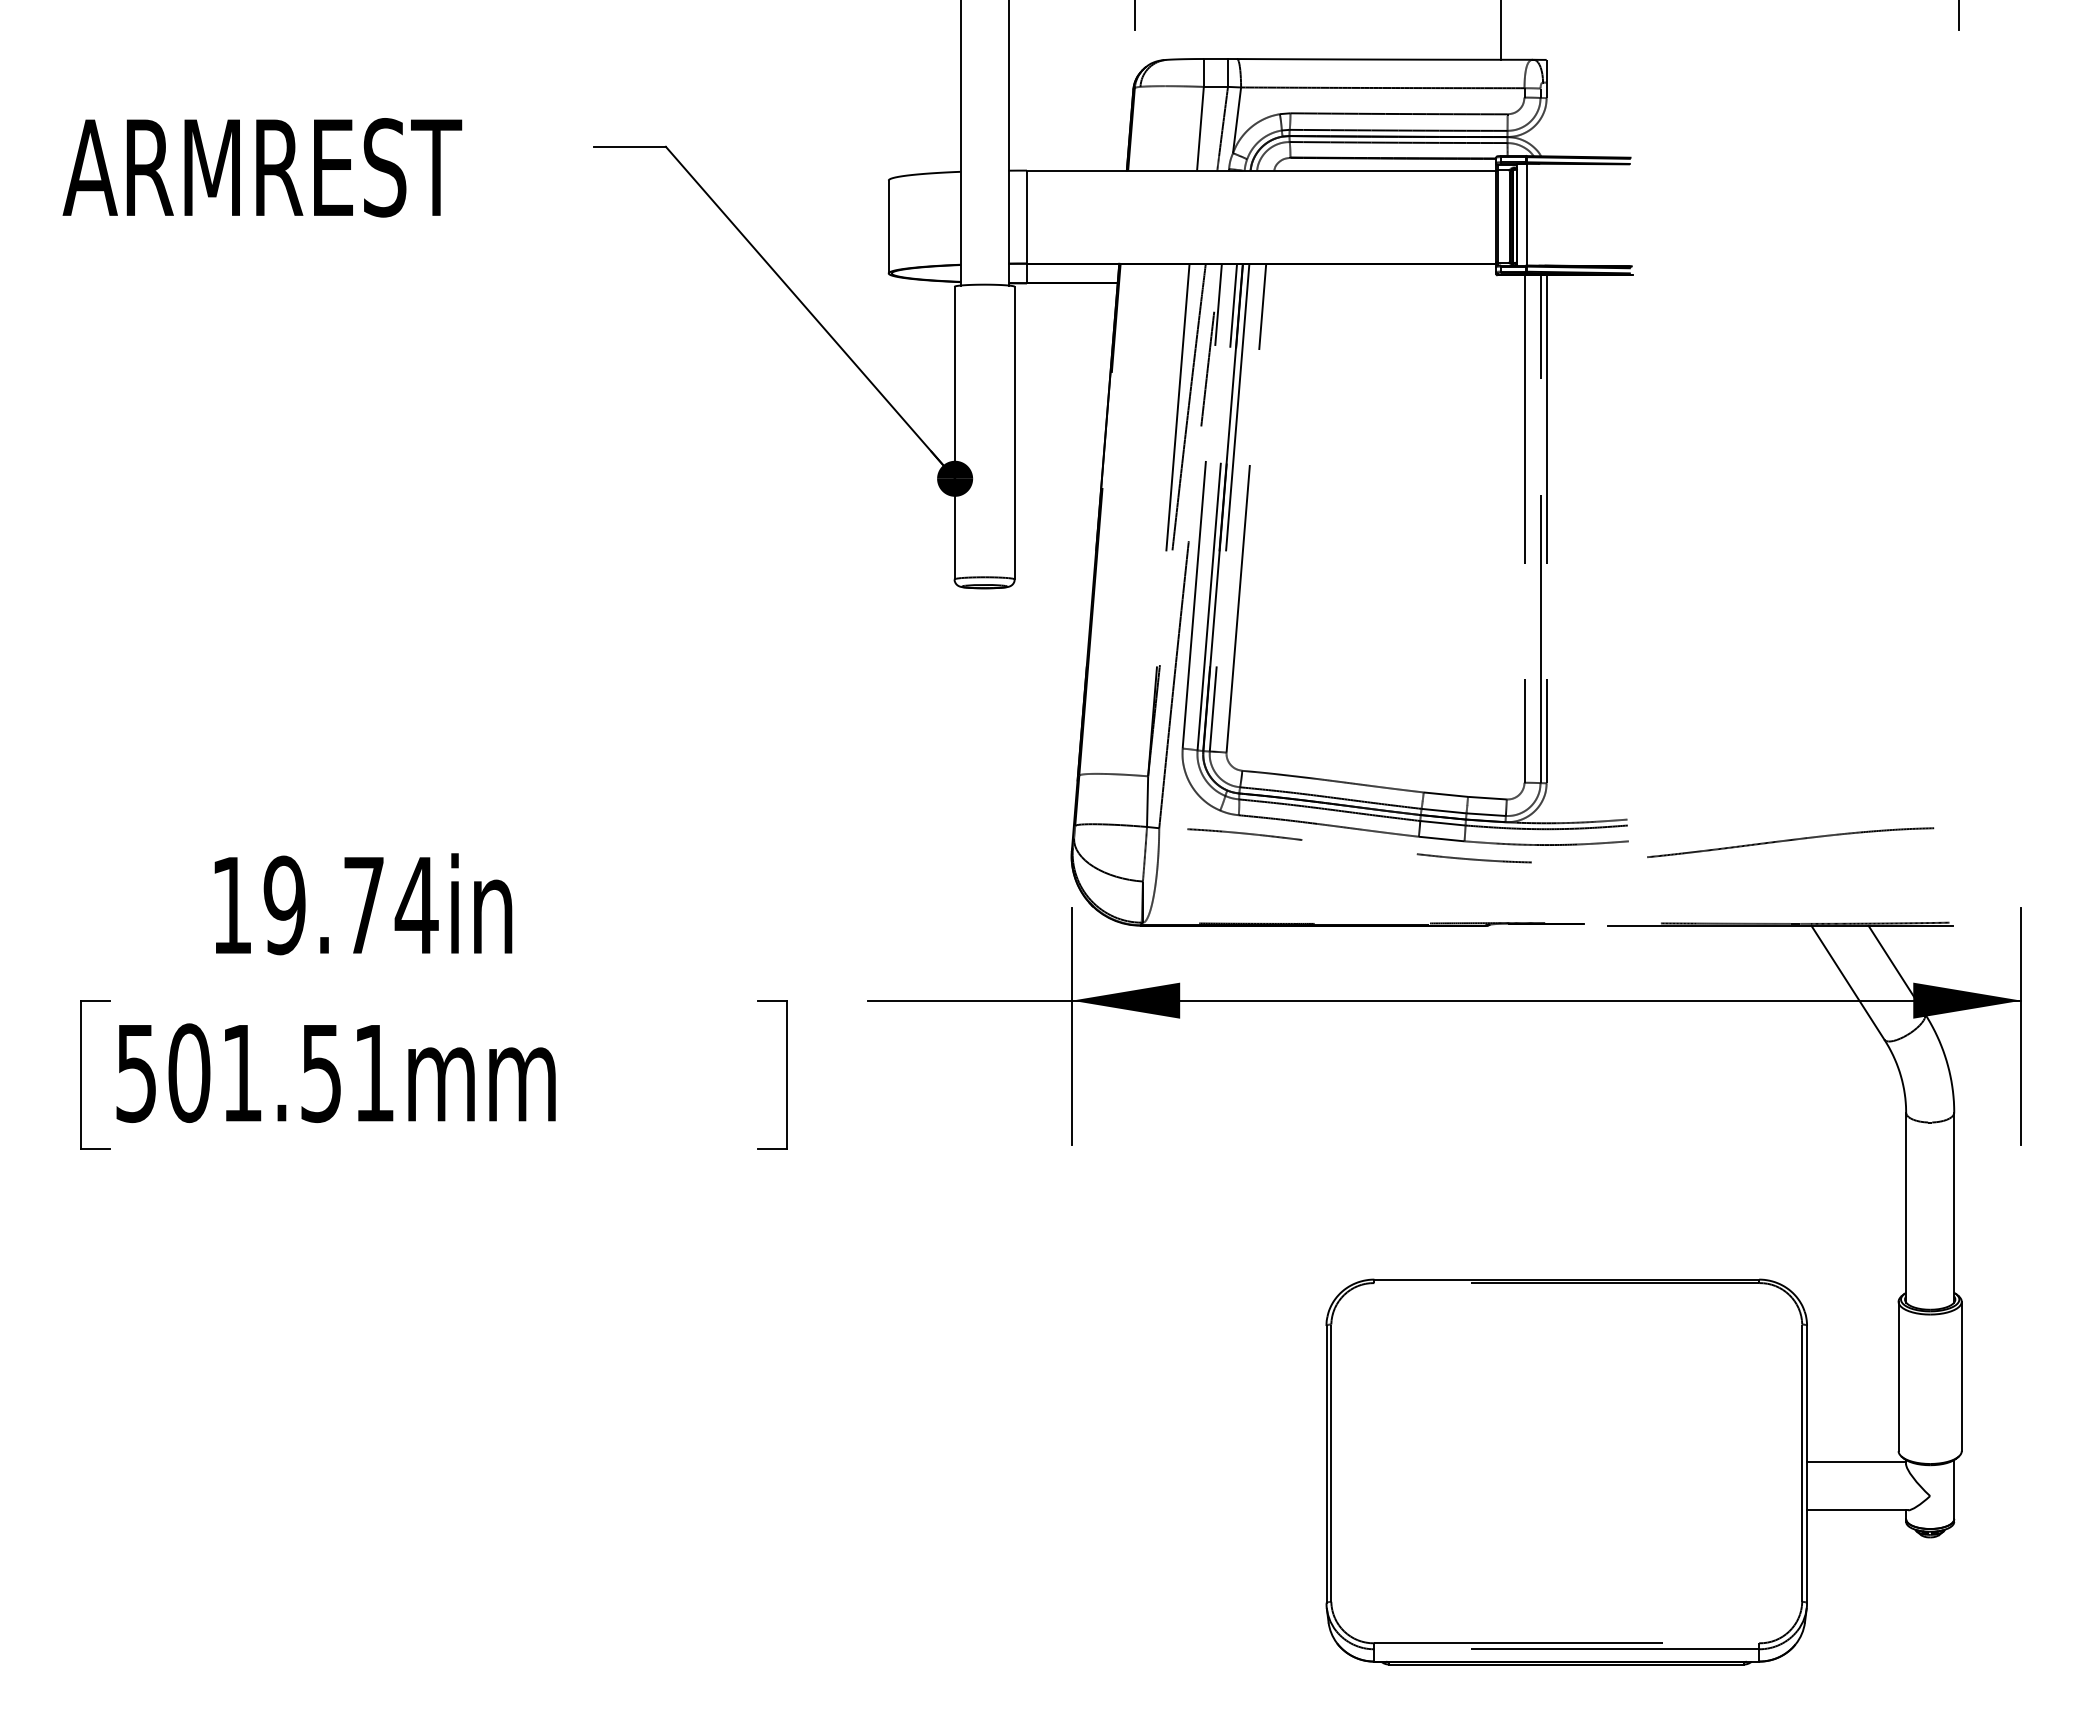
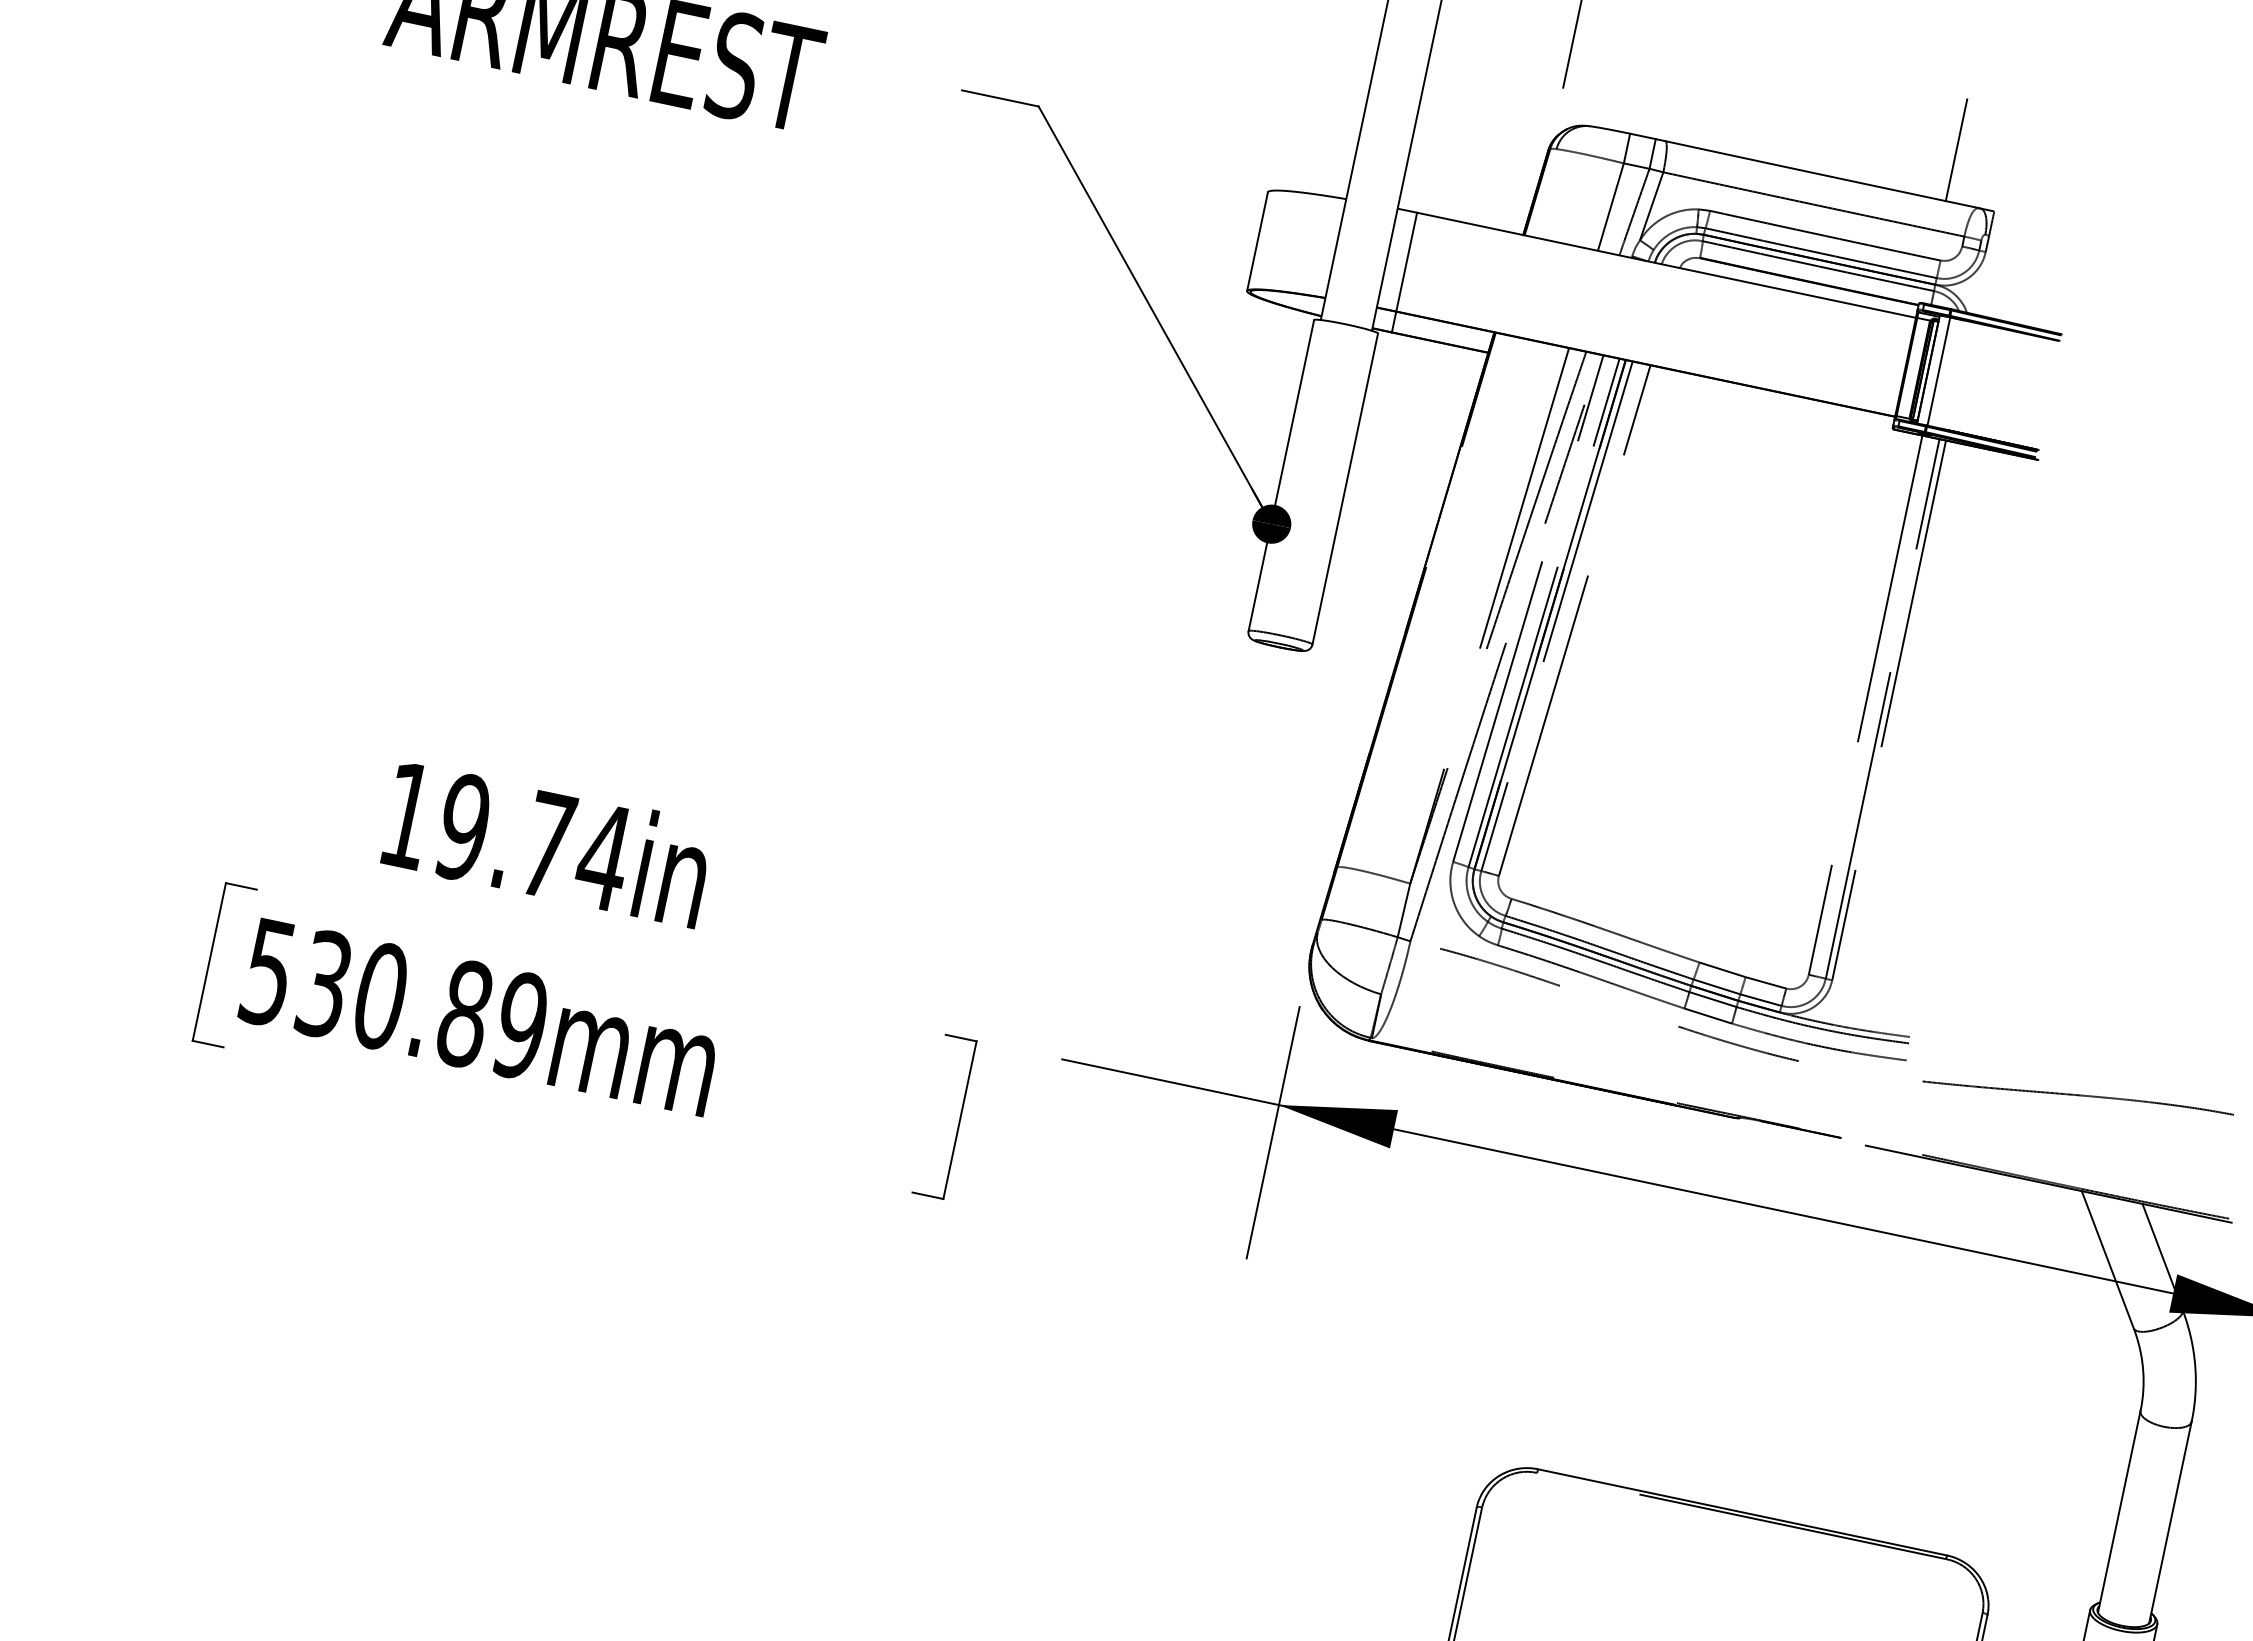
text: (281, 1073) -> (422, 1005), 501.51mm -> 530.89mm

